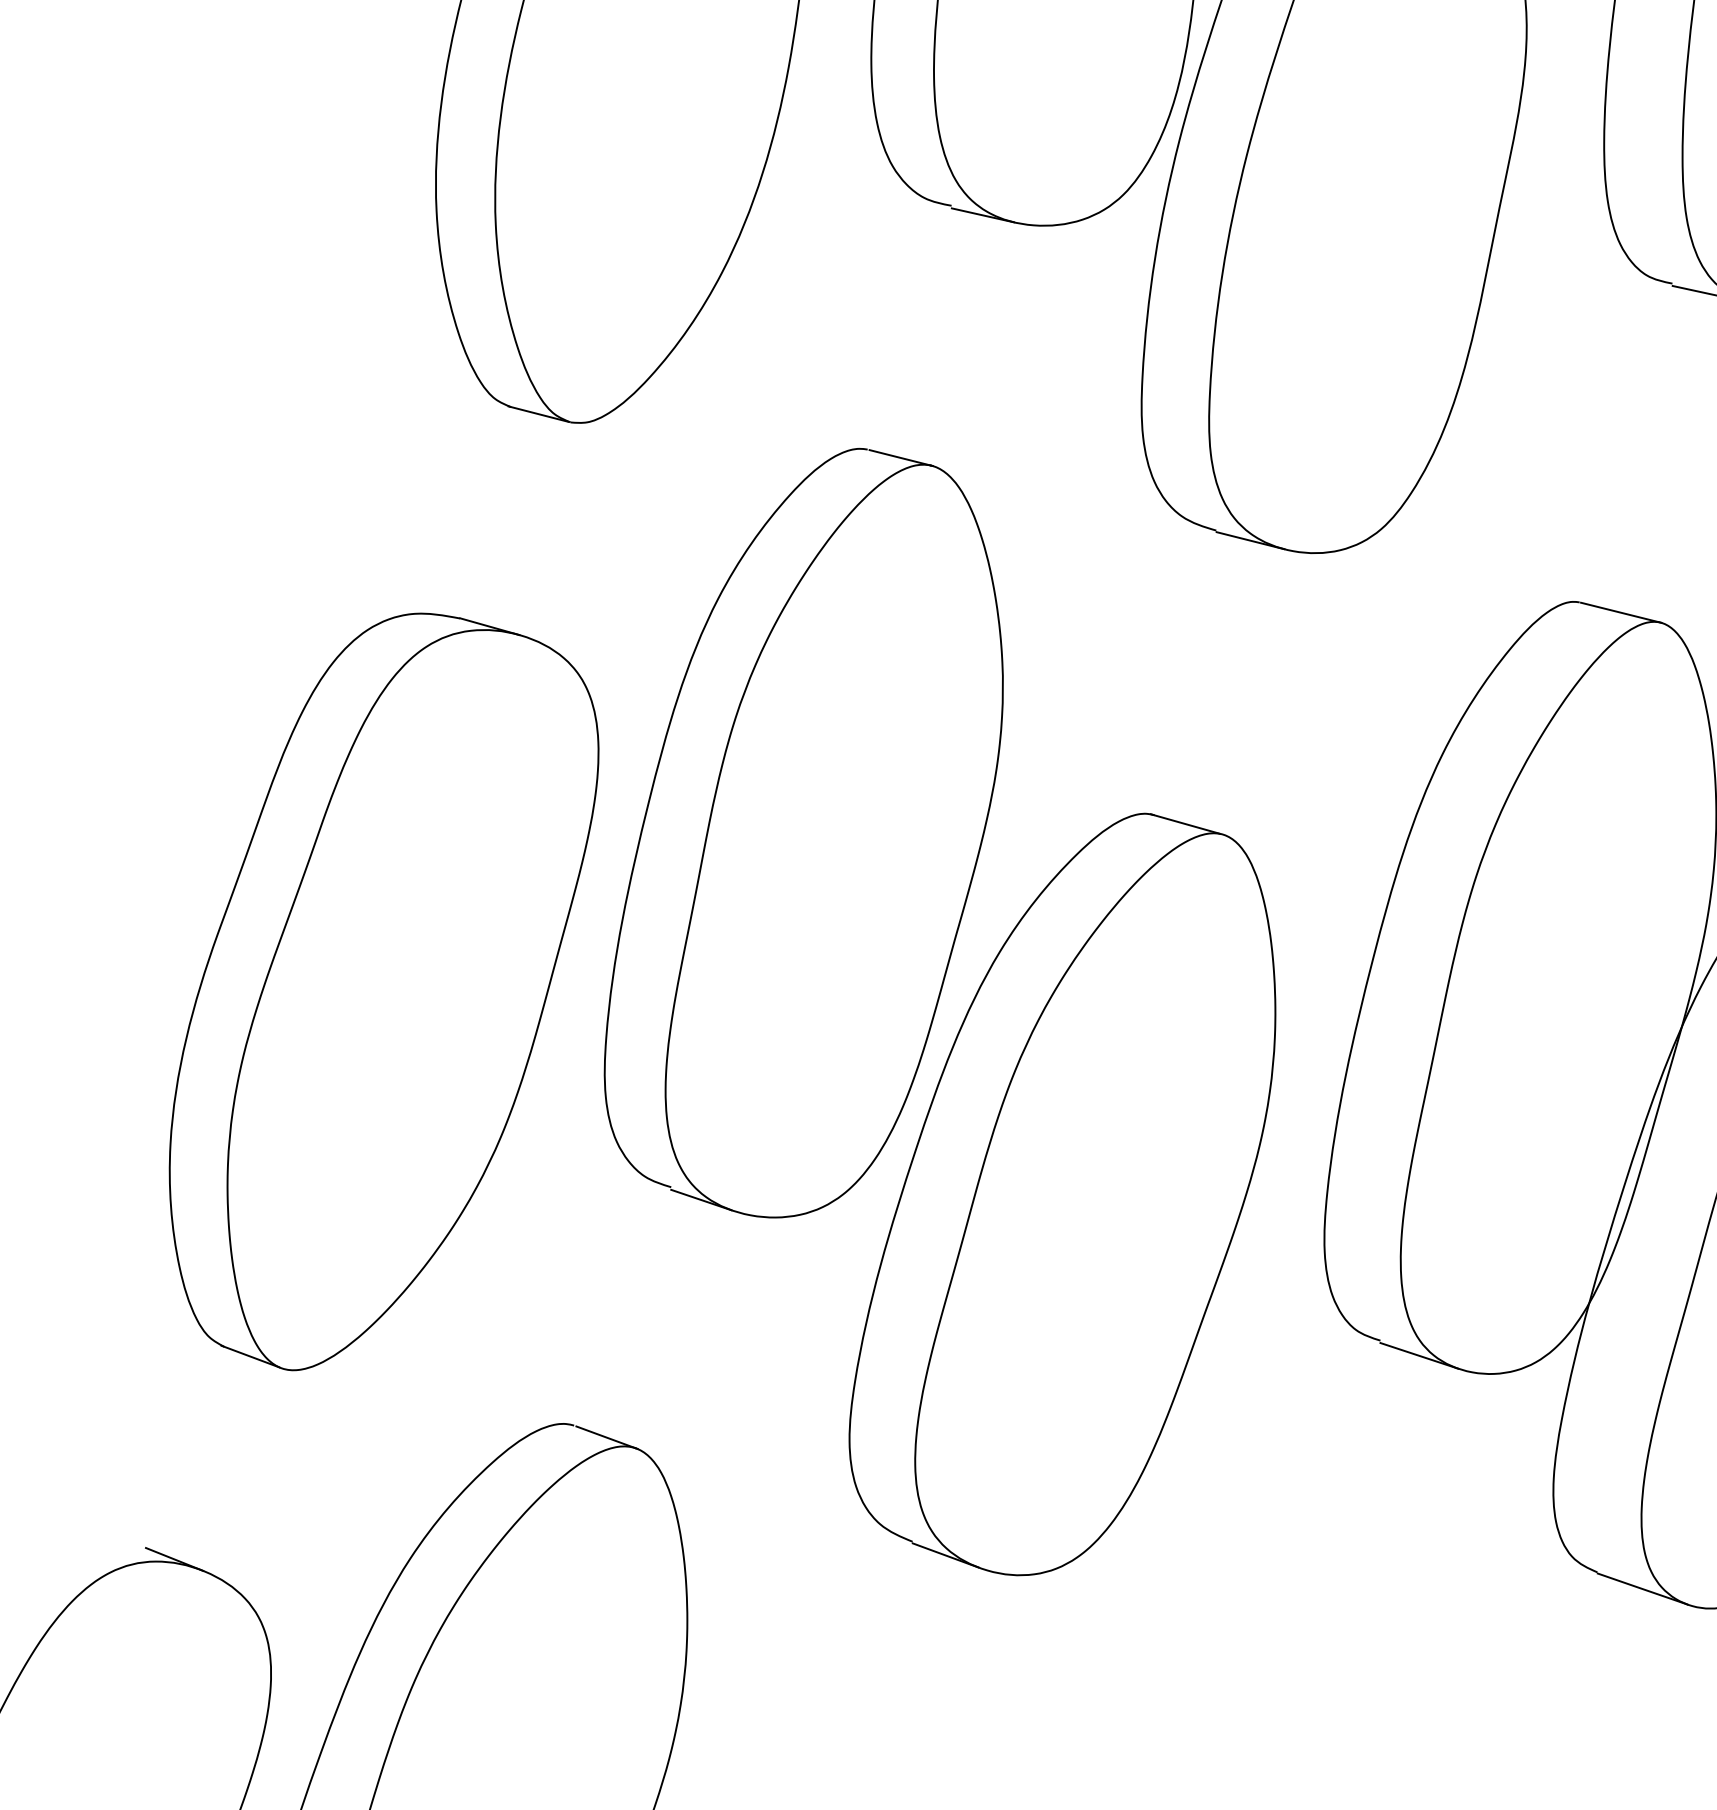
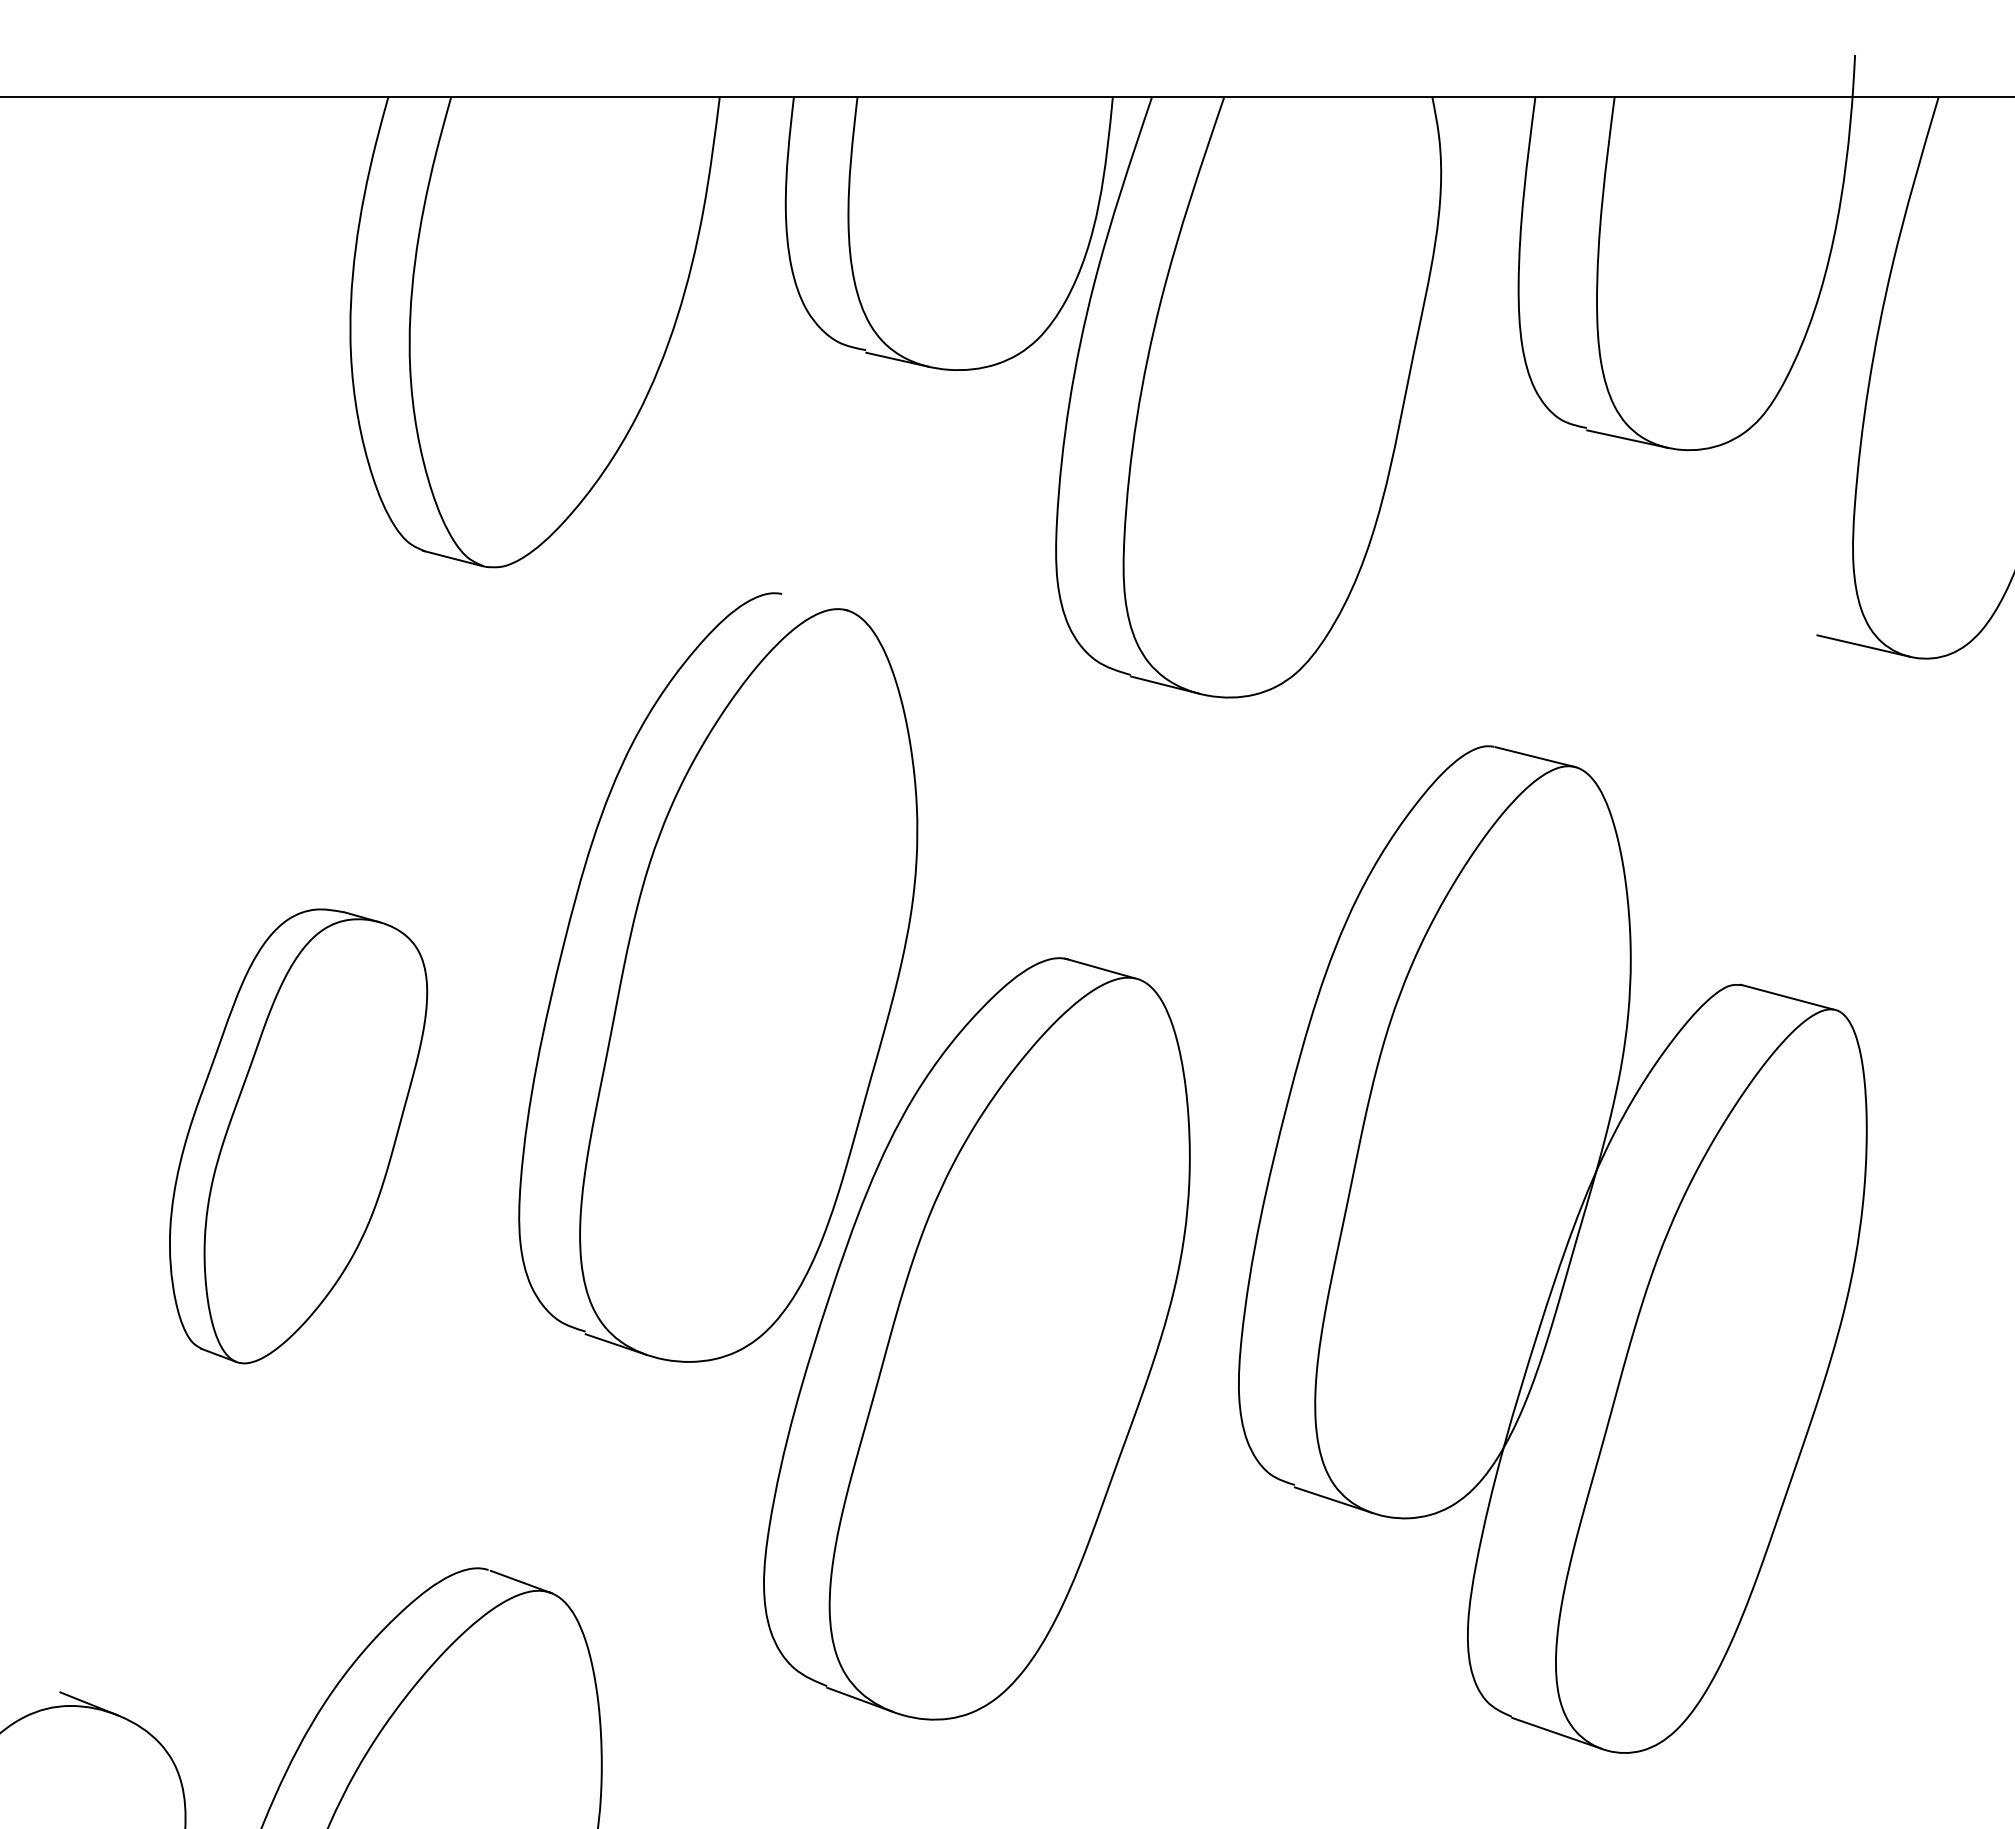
line: (900, 457) -> (814, 601), removed
part: (384, 992) -> (298, 1136), size x0.6

